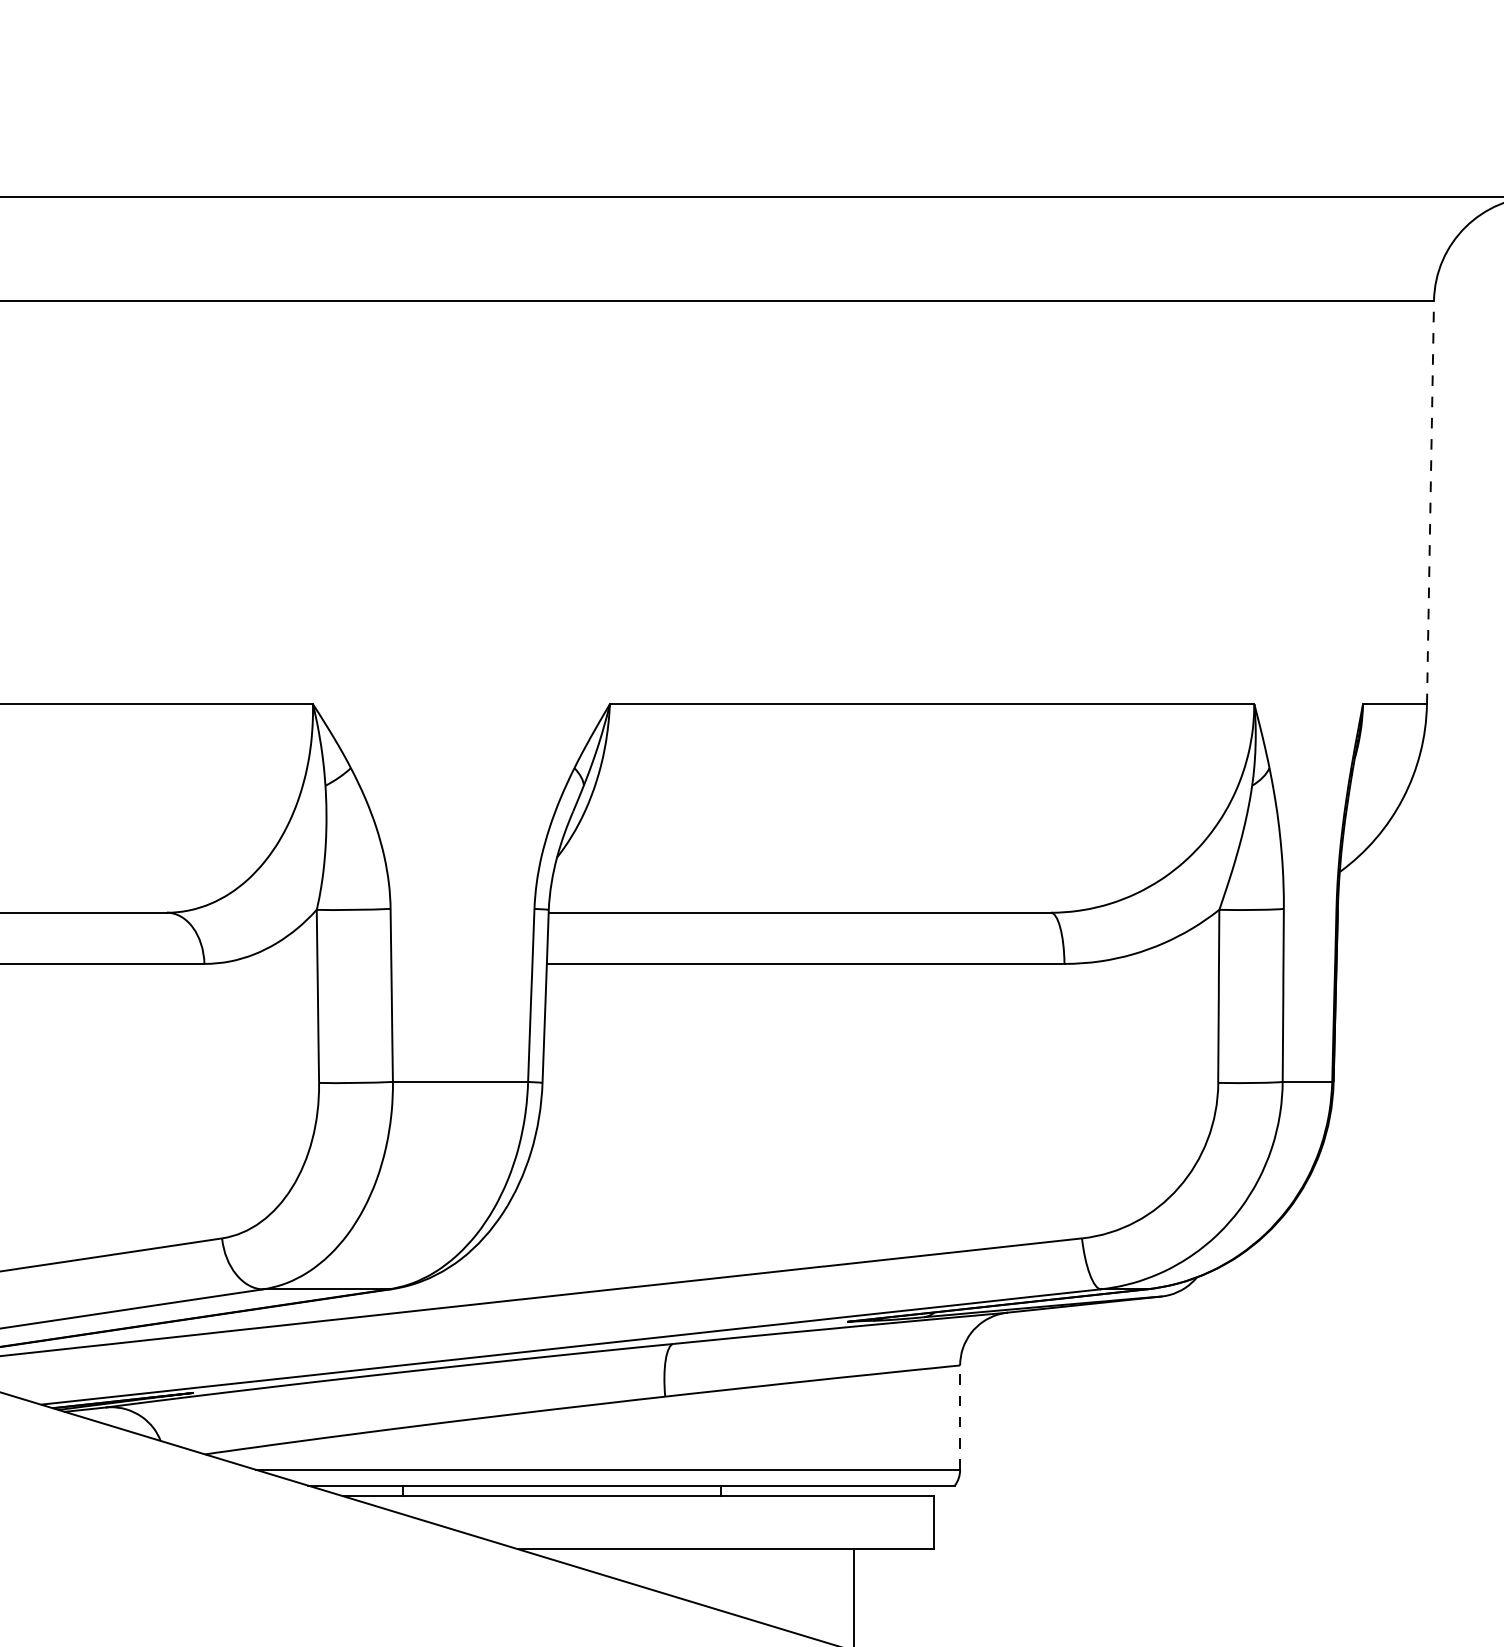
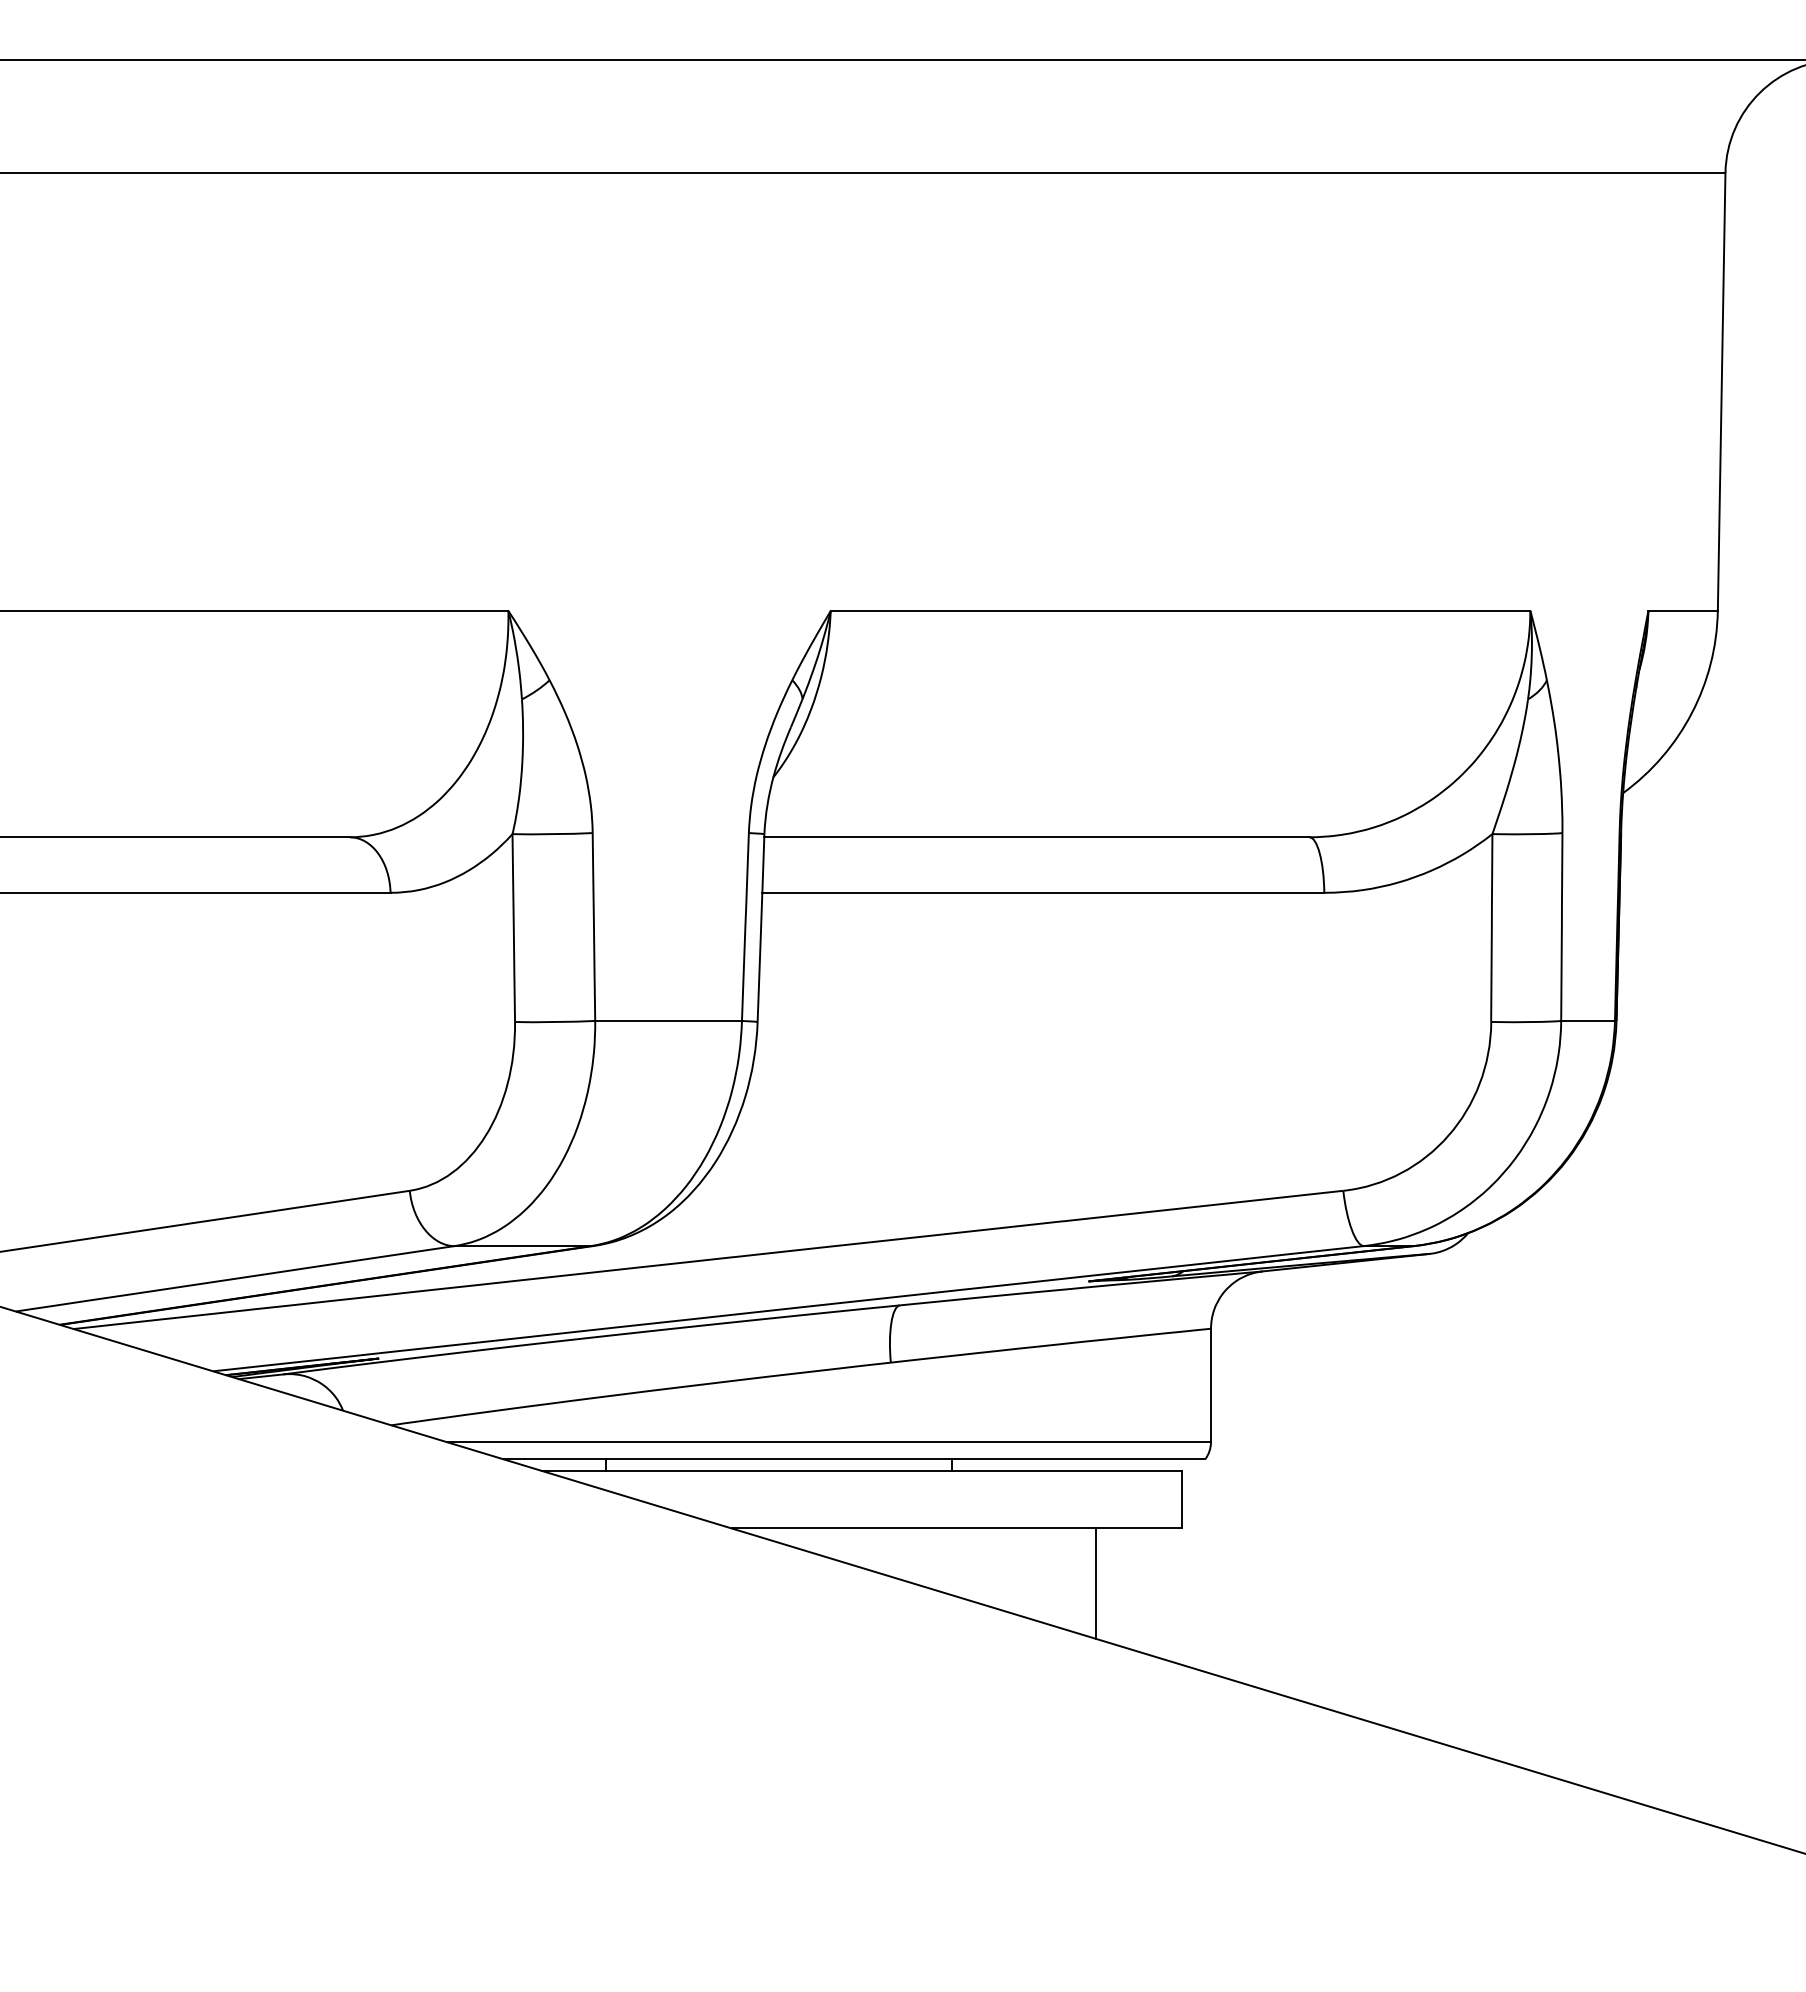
line: (1430, 502) -> (1721, 391), dashed -> solid
line: (960, 1417) -> (1211, 1385), dashed -> solid

